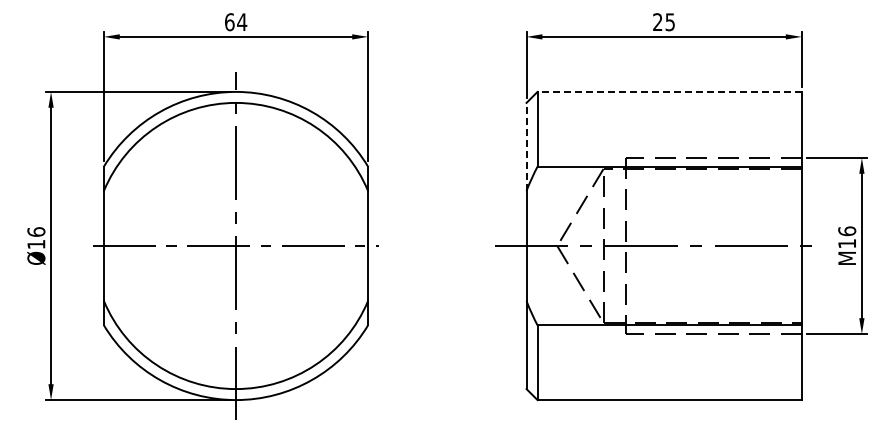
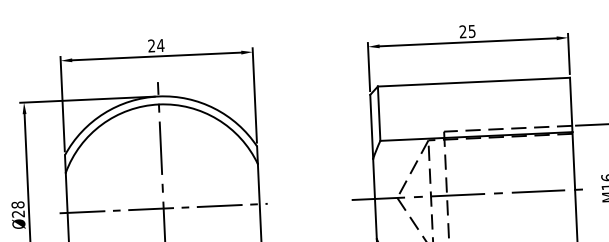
text: (229, 22) -> (151, 46), 64 -> 24
line: (669, 91) -> (473, 81), dashed -> solid
line: (526, 146) -> (371, 126), dashed -> solid
text: (36, 238) -> (18, 209), Ø16 -> Ø28

